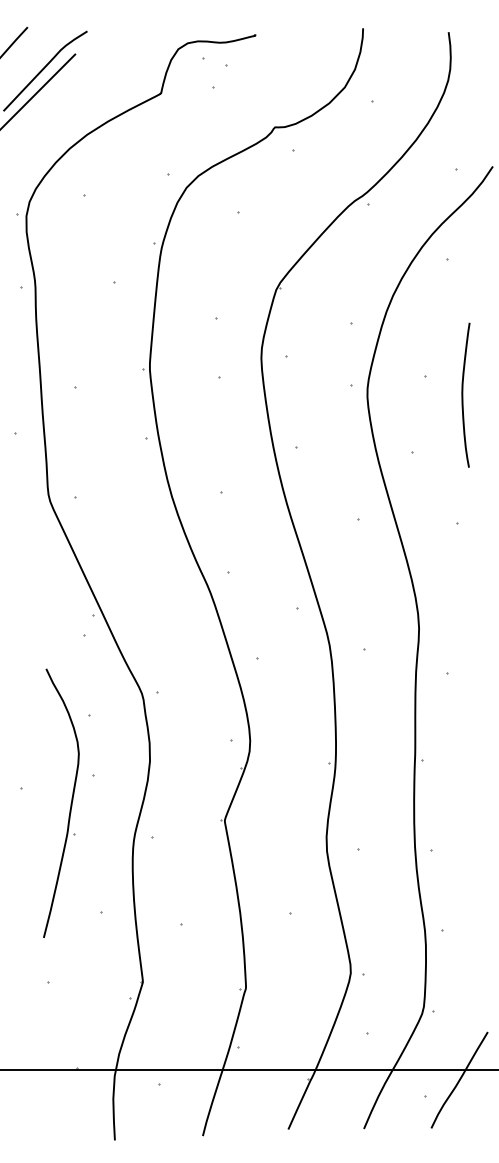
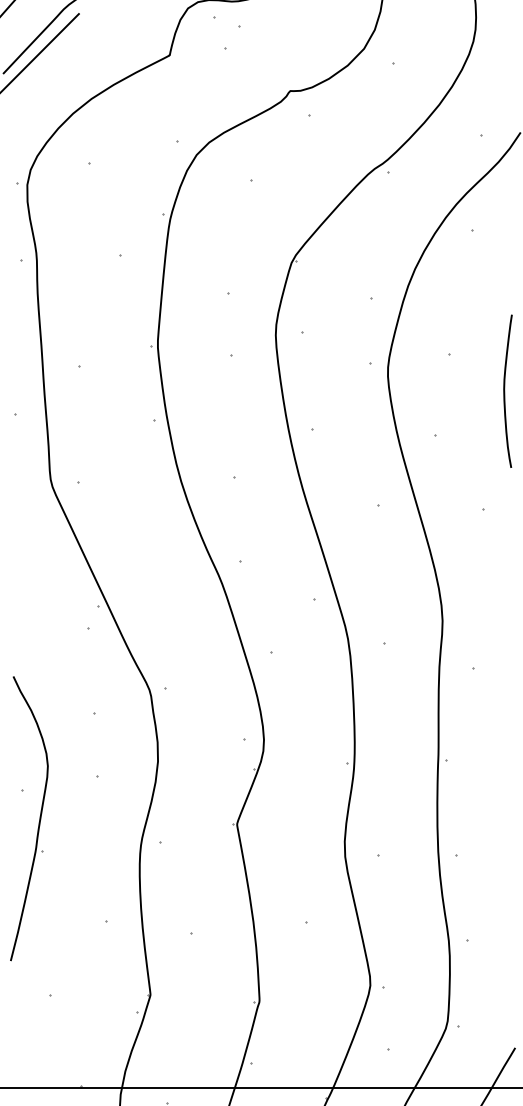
curve: (463, 394) -> (505, 390), moved
part: (70, 803) -> (39, 818), moved

